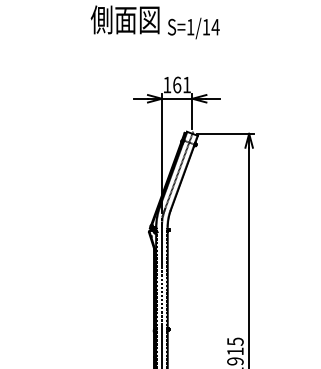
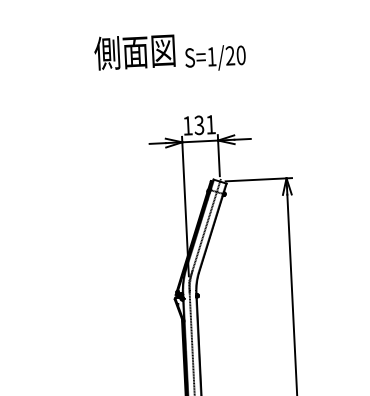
text: (210, 26) -> (235, 54), S=1/14 -> S=1/20
text: (177, 84) -> (199, 124), 161 -> 131

